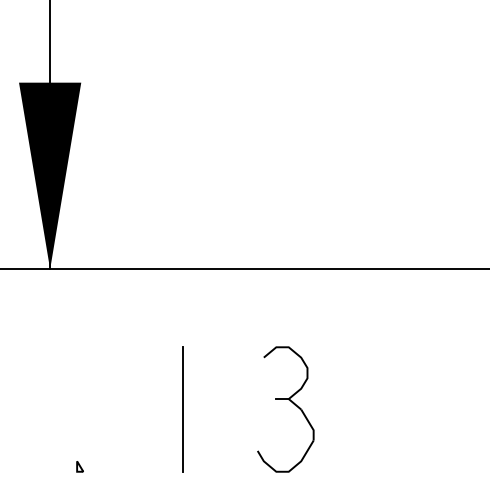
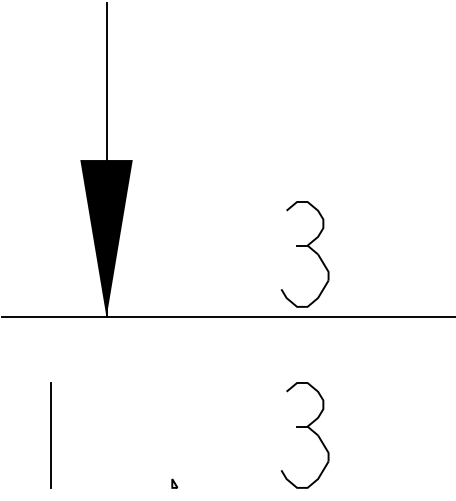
part: (292, 188) -> (310, 249), added
line: (183, 408) -> (218, 434), removed
part: (79, 466) -> (174, 483), moved

